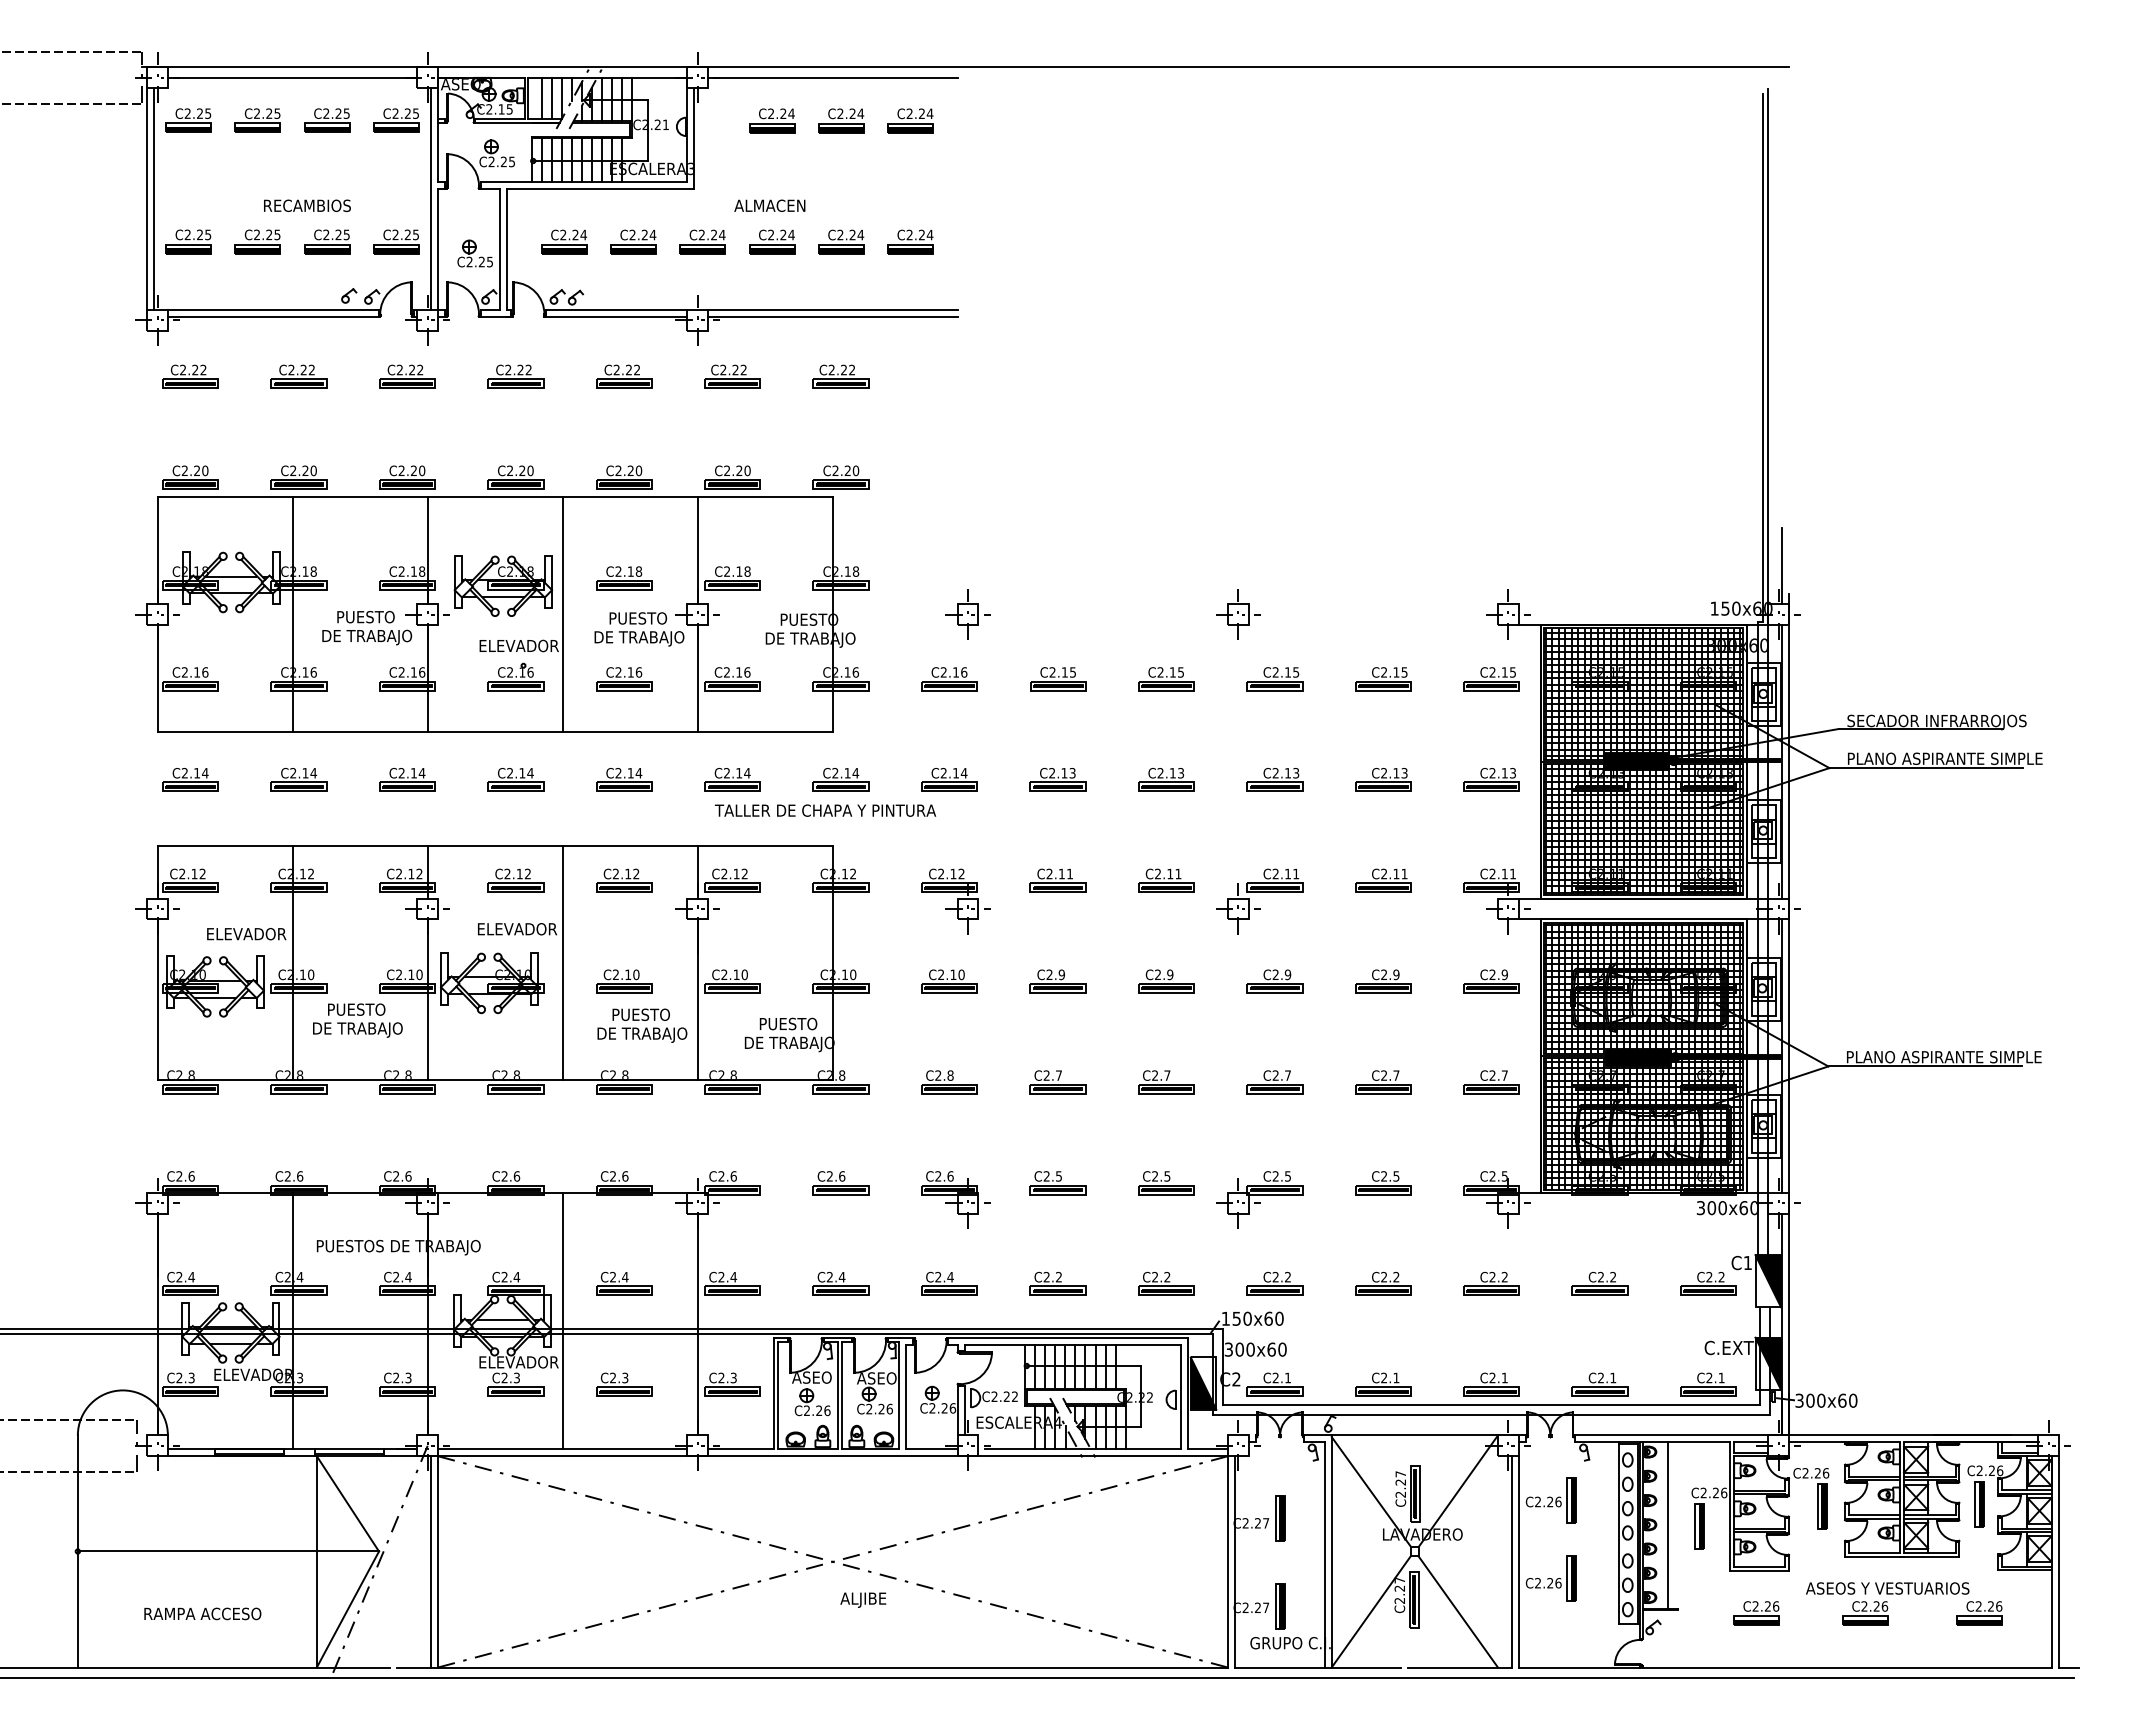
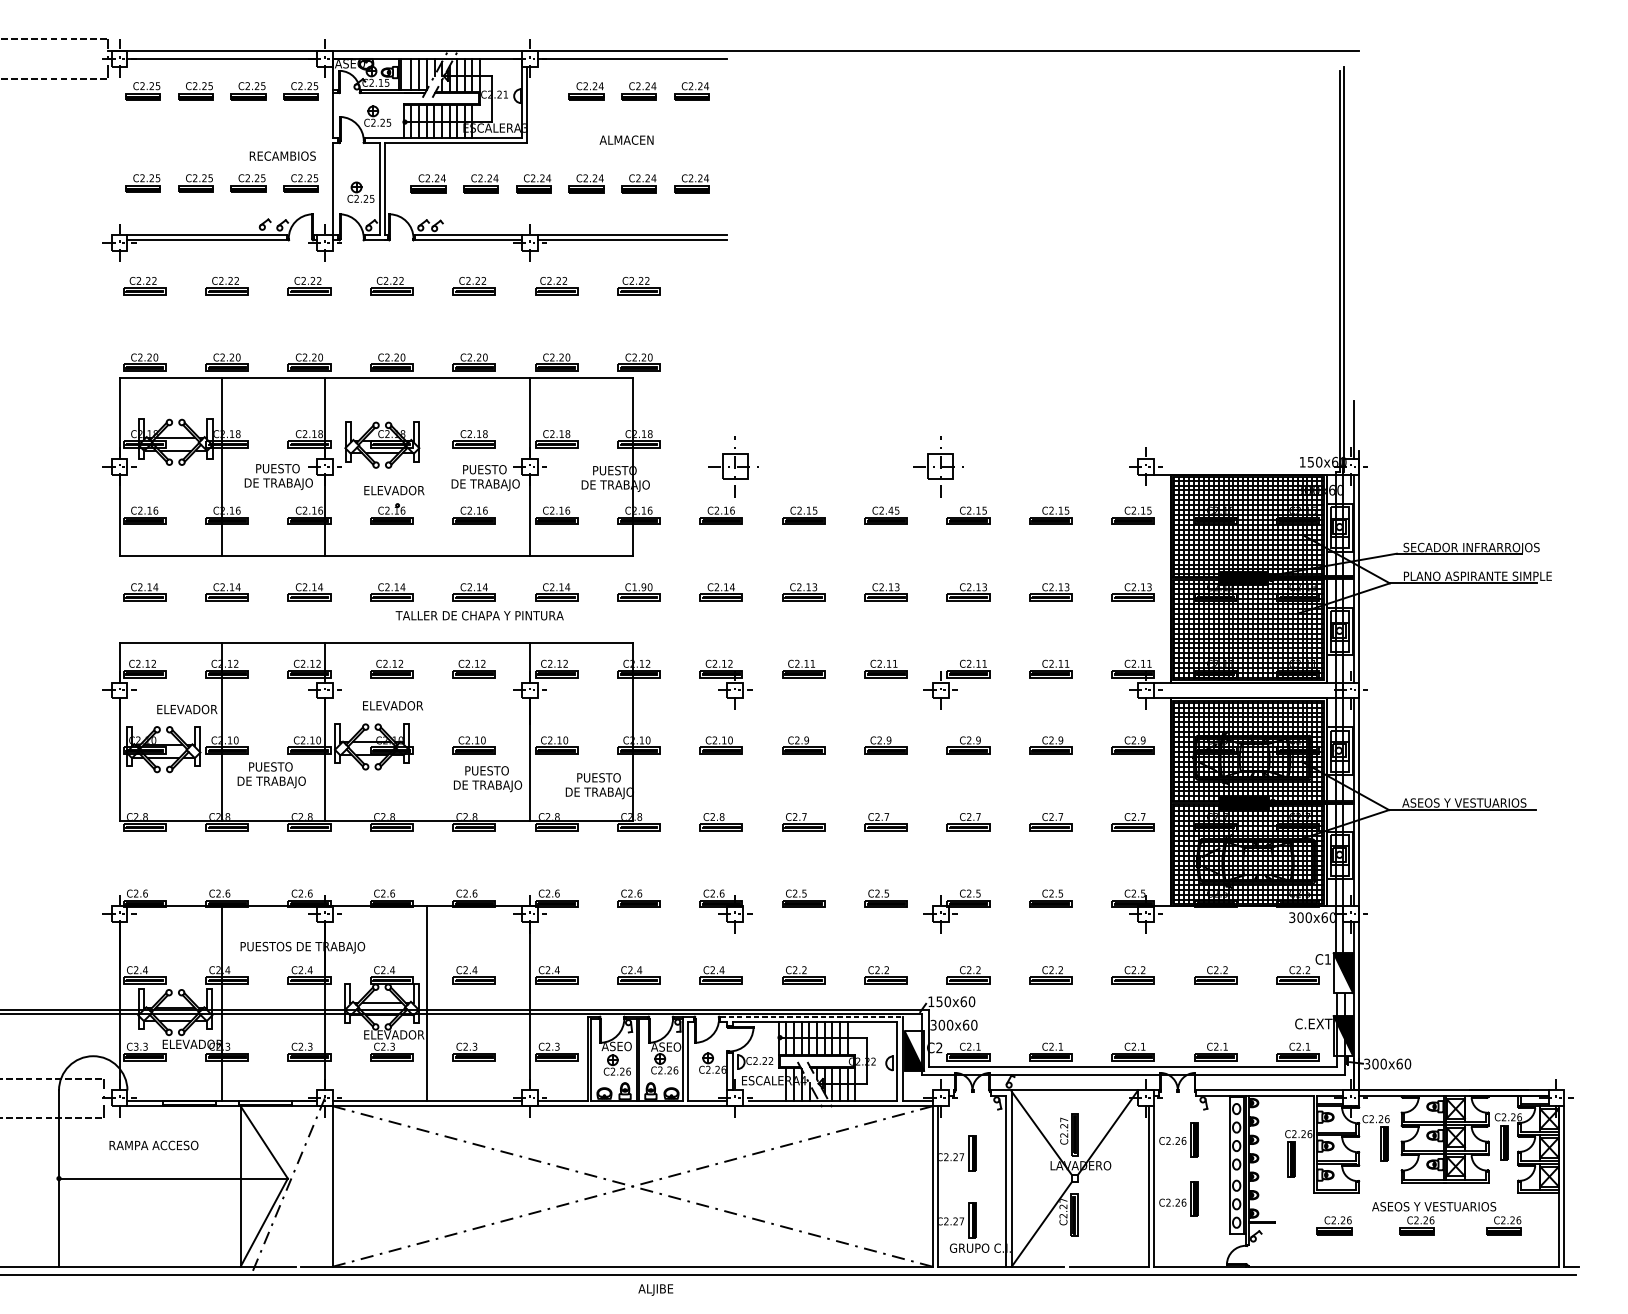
line: (147, 198) -> (111, 150), removed
line: (154, 198) -> (117, 150), removed
line: (431, 198) -> (327, 150), removed
text: (307, 205) -> (282, 155), moved
text: (769, 205) -> (626, 139), moved
line: (562, 614) -> (427, 466), removed
part: (967, 614) -> (734, 466), size x1.6
part: (1238, 614) -> (940, 466), size x1.6
text: (1172, 672) -> (890, 510), C2.15 -> C2.45
text: (845, 772) -> (642, 586), C2.14 -> C1.90
text: (825, 810) -> (479, 615), moved
line: (562, 962) -> (427, 731), removed
text: (1943, 1057) -> (1476, 803), PLANO ASPIRANTE SIMPLE -> ASEOS Y VESTUARIOS
line: (1068, 1338) -> (811, 1016), solid -> dashed
text: (179, 1378) -> (136, 1047), C2.3 -> C3.3
line: (1667, 1525) -> (1266, 1158), removed
line: (431, 1561) -> (327, 1186), removed
text: (863, 1599) -> (655, 1289), moved
line: (1457, 1611) -> (1107, 1224), removed
text: (202, 1613) -> (153, 1145), moved

